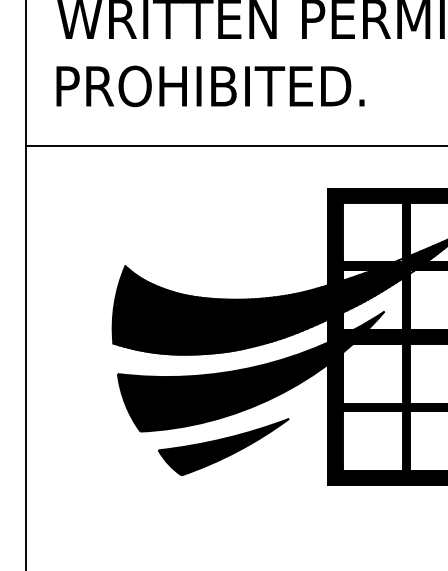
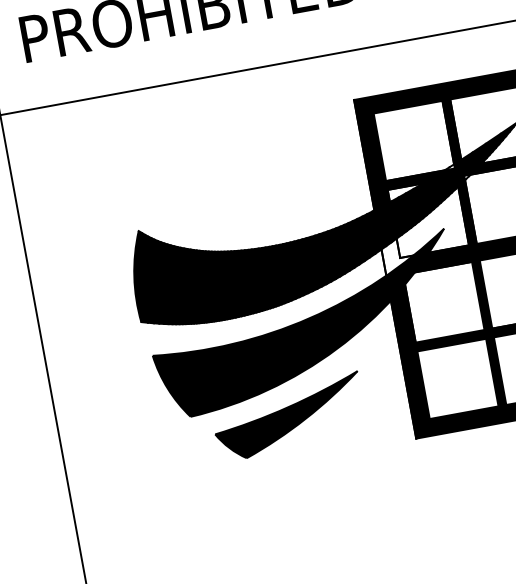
fill: (341, 327) -> (398, 255), removed

